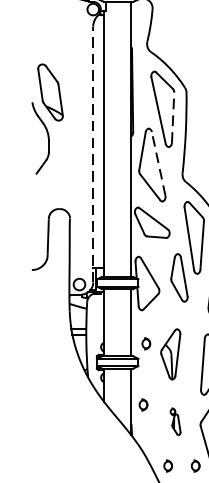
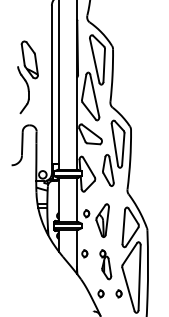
line: (173, 116) -> (104, 64), dashed -> solid
part: (46, 119) -> (27, 77), moved
line: (92, 154) -> (51, 89), dashed -> solid
line: (158, 163) -> (94, 95), dashed -> solid
part: (175, 421) -> (105, 264), size x1.67

